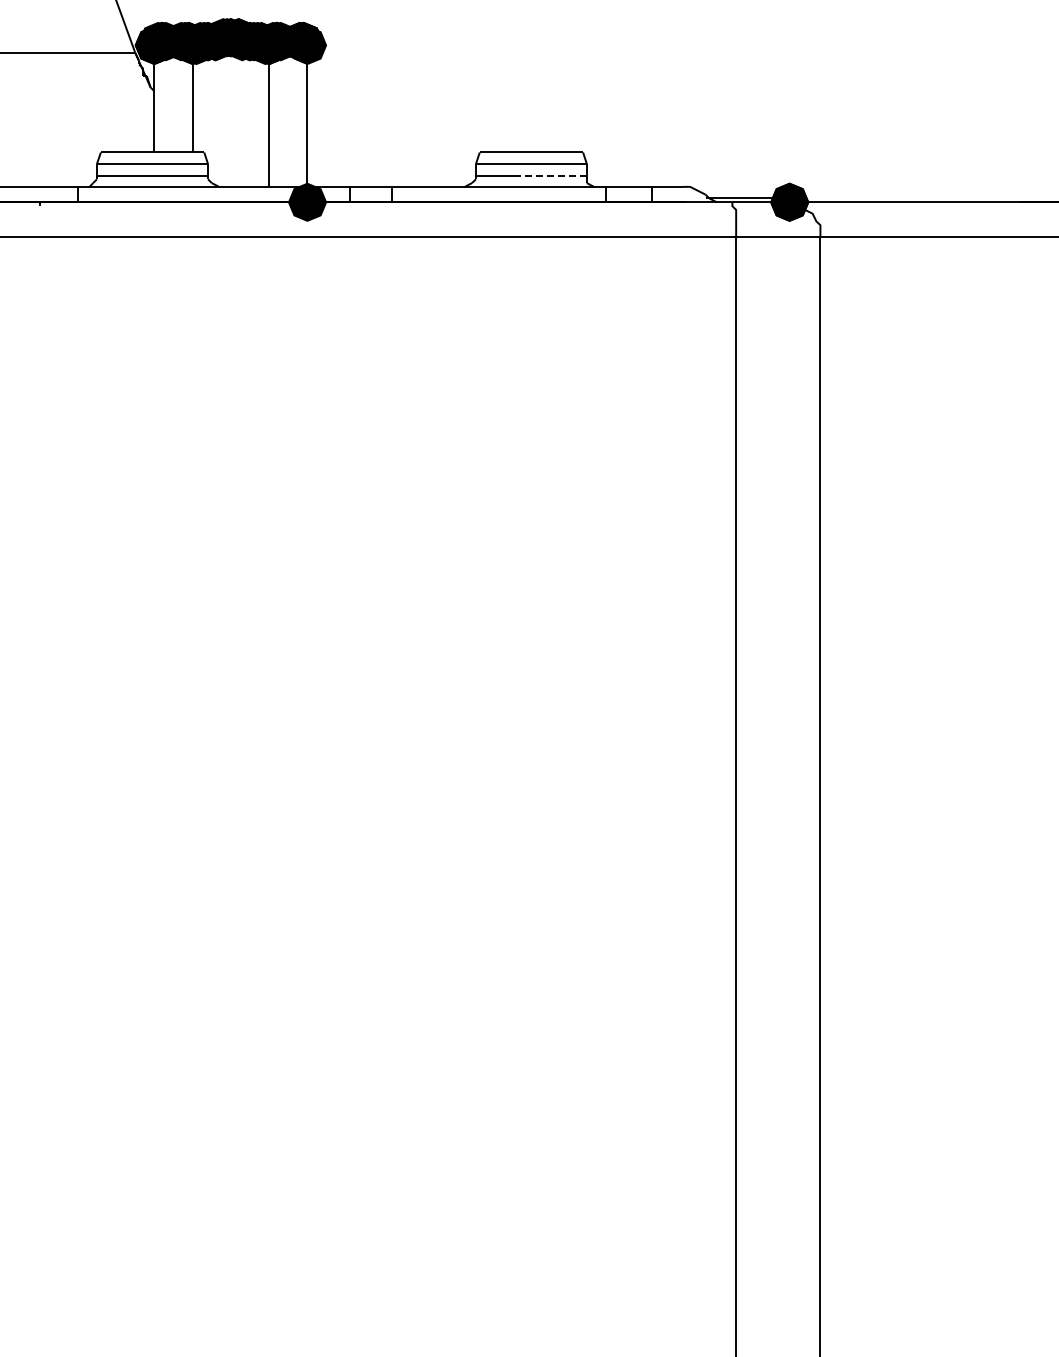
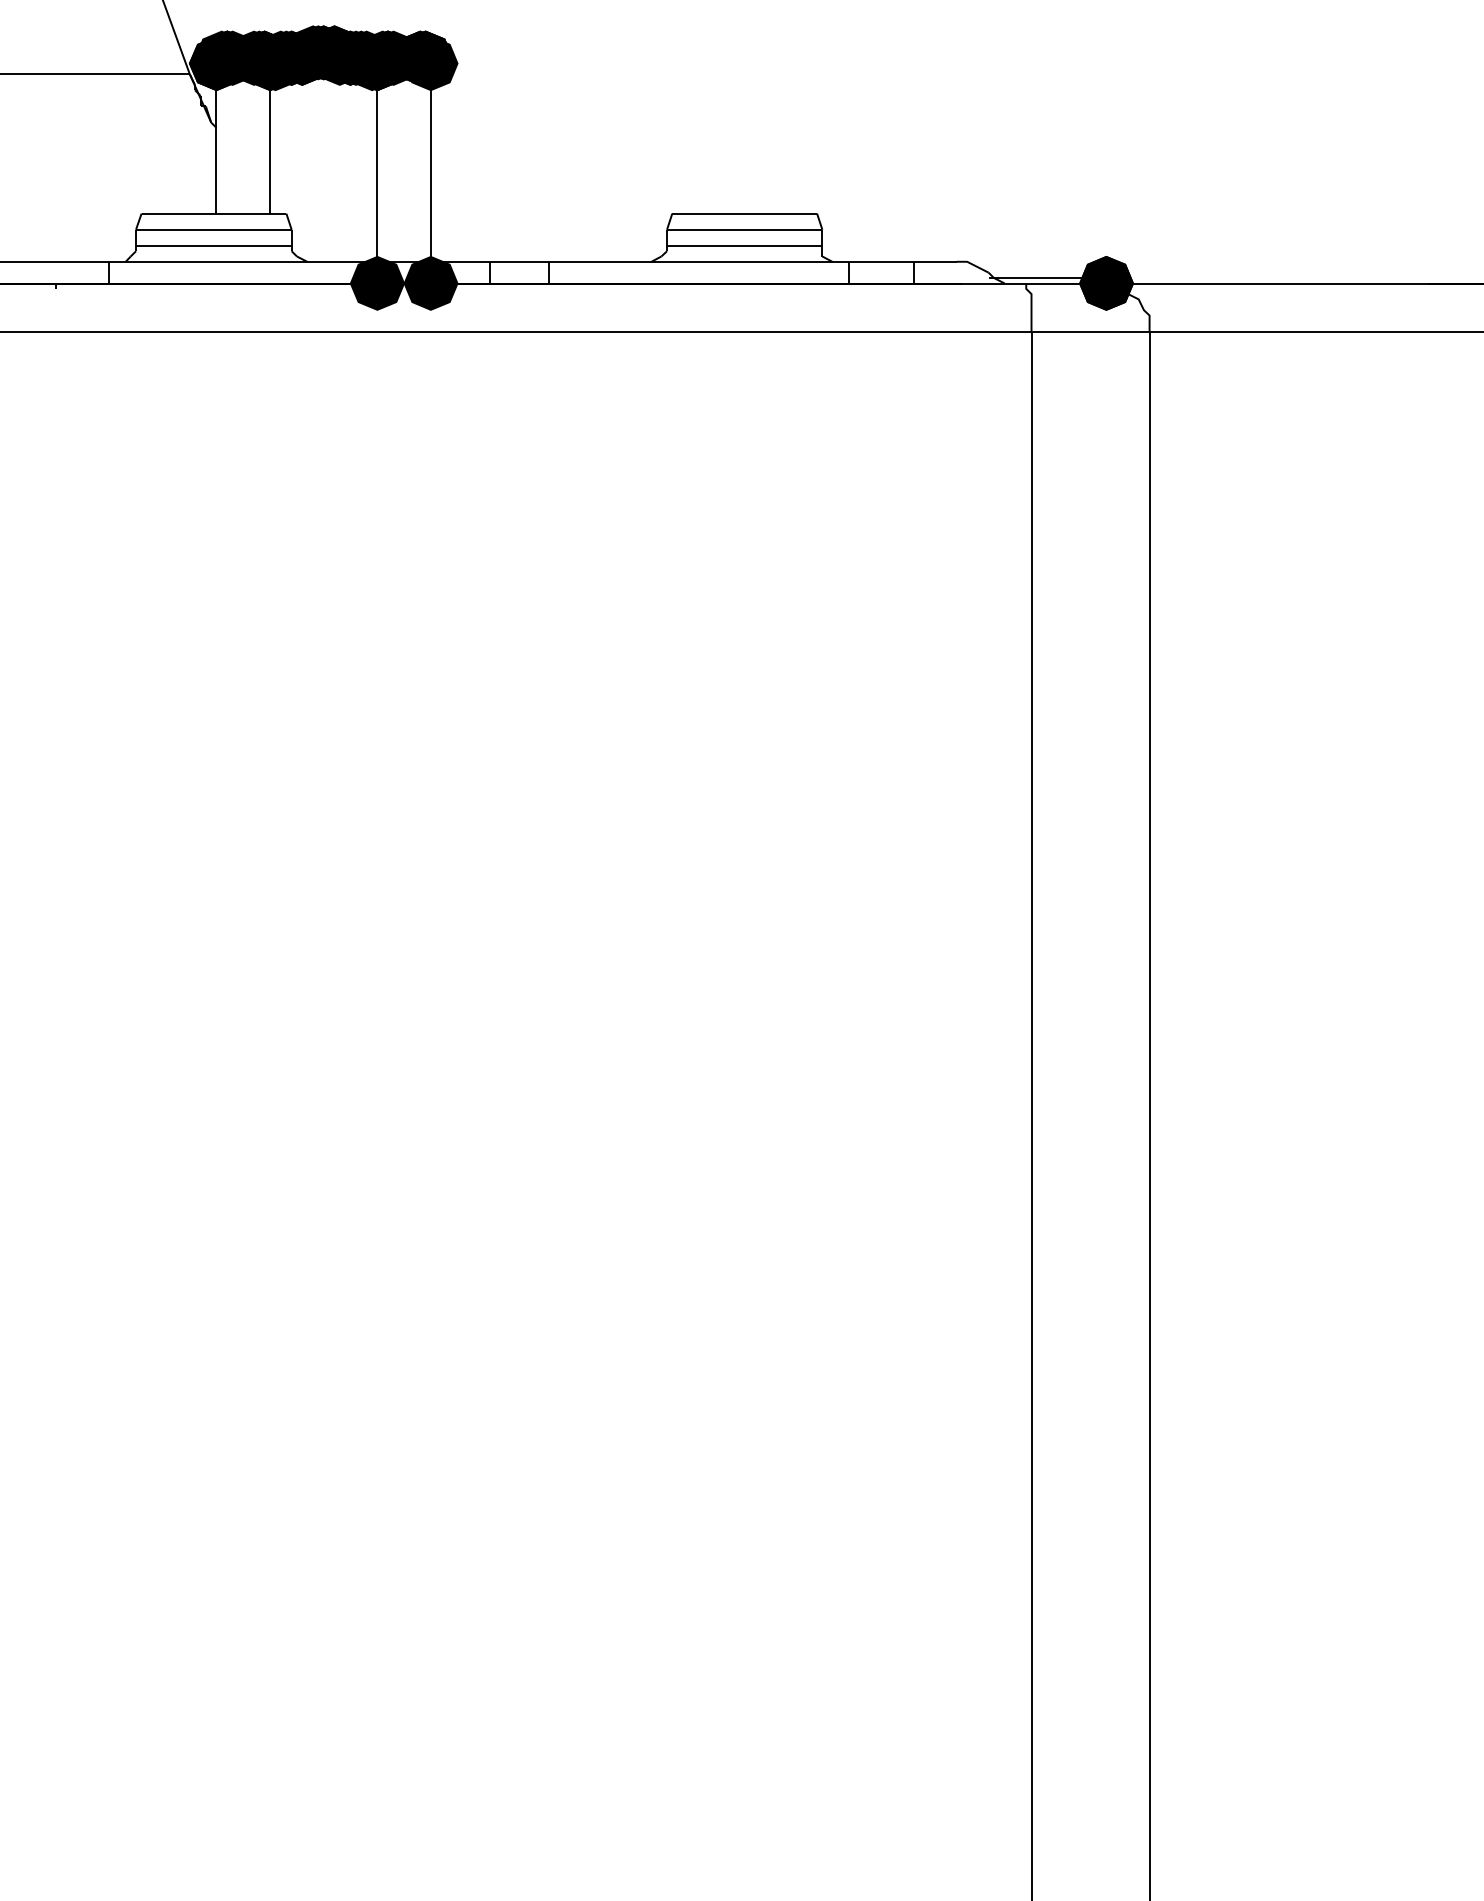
line: (550, 175) -> (771, 245), dashed -> solid
fill: (269, 201) -> (377, 282), added

